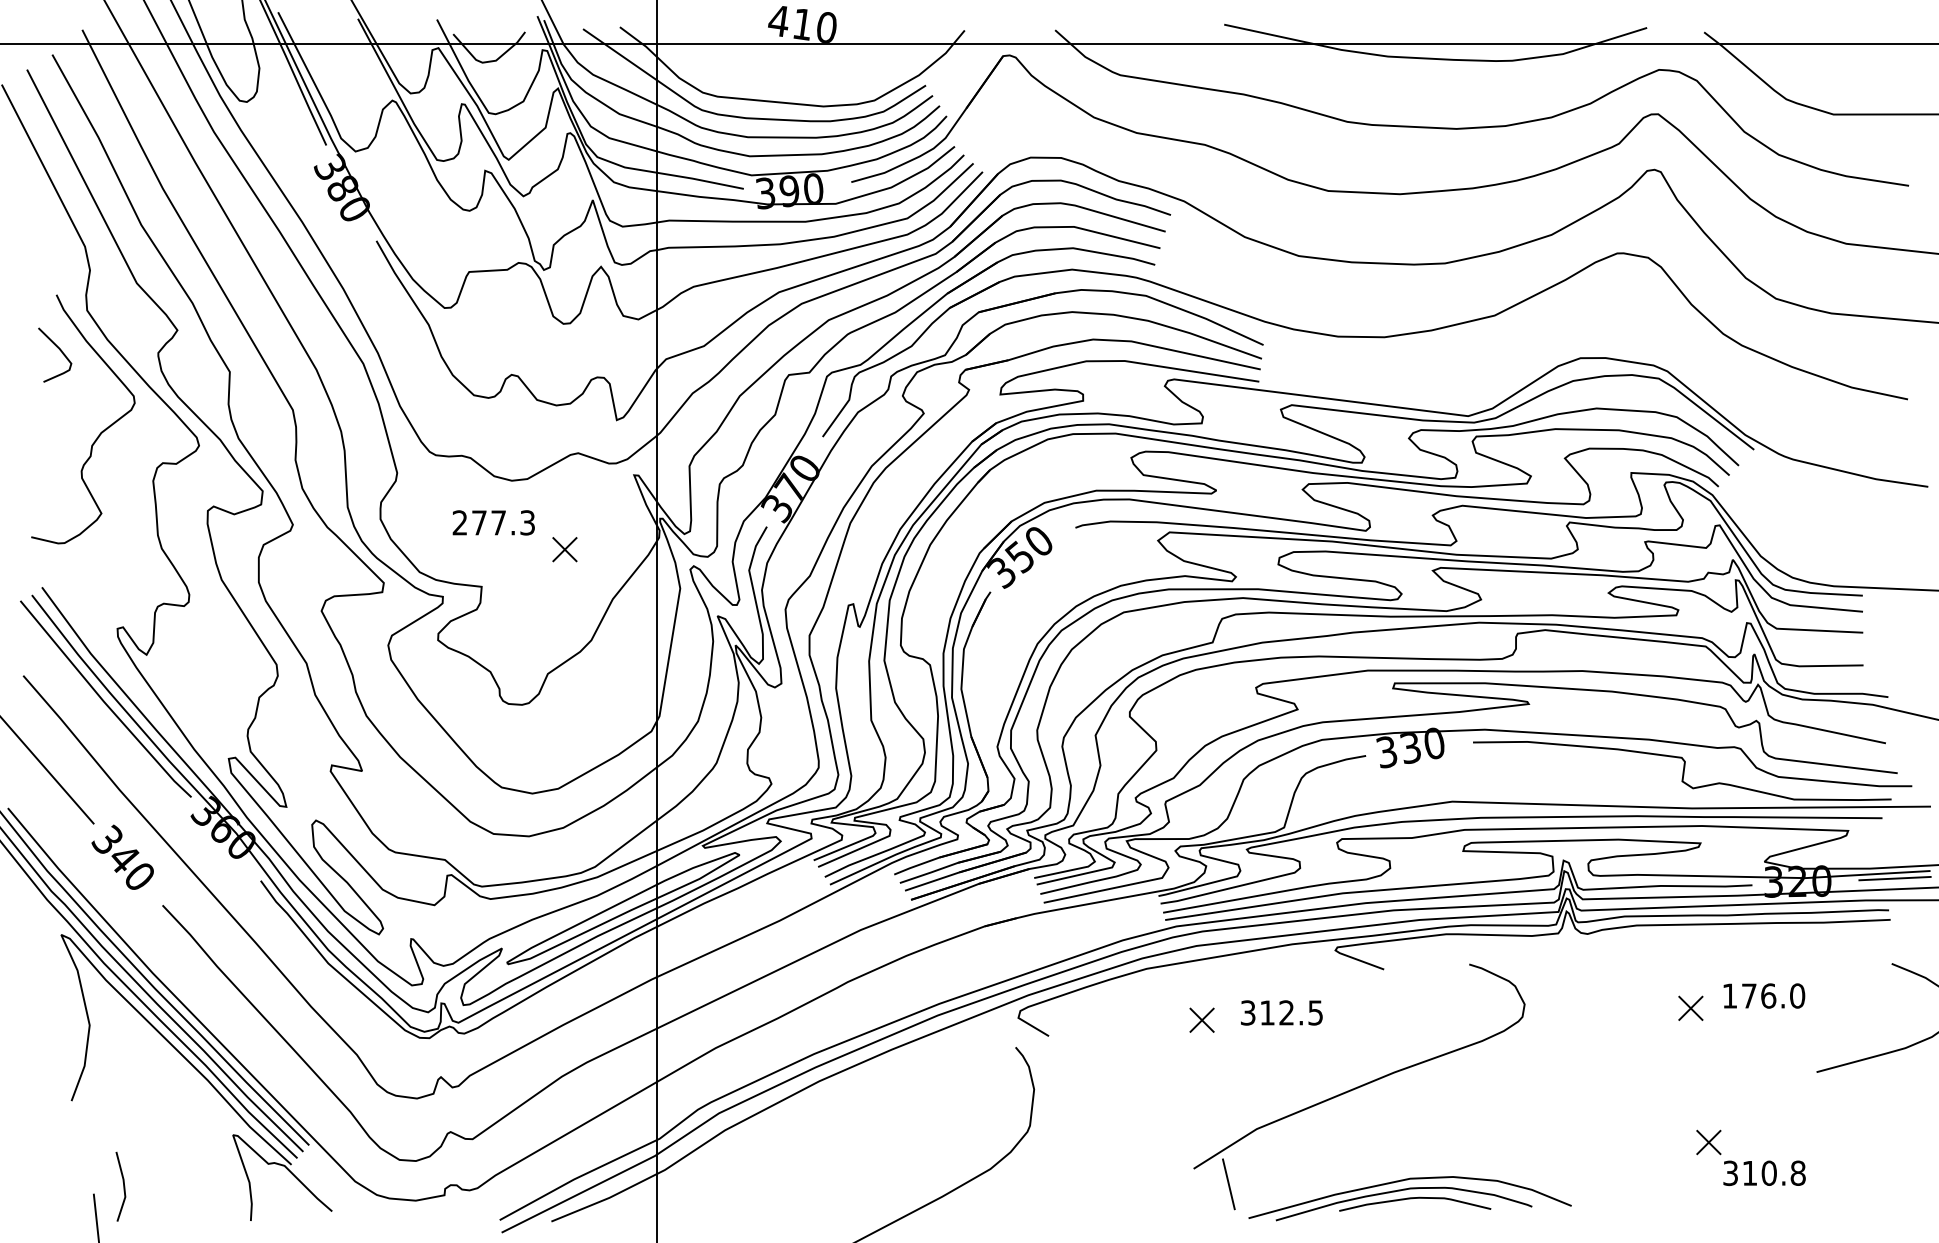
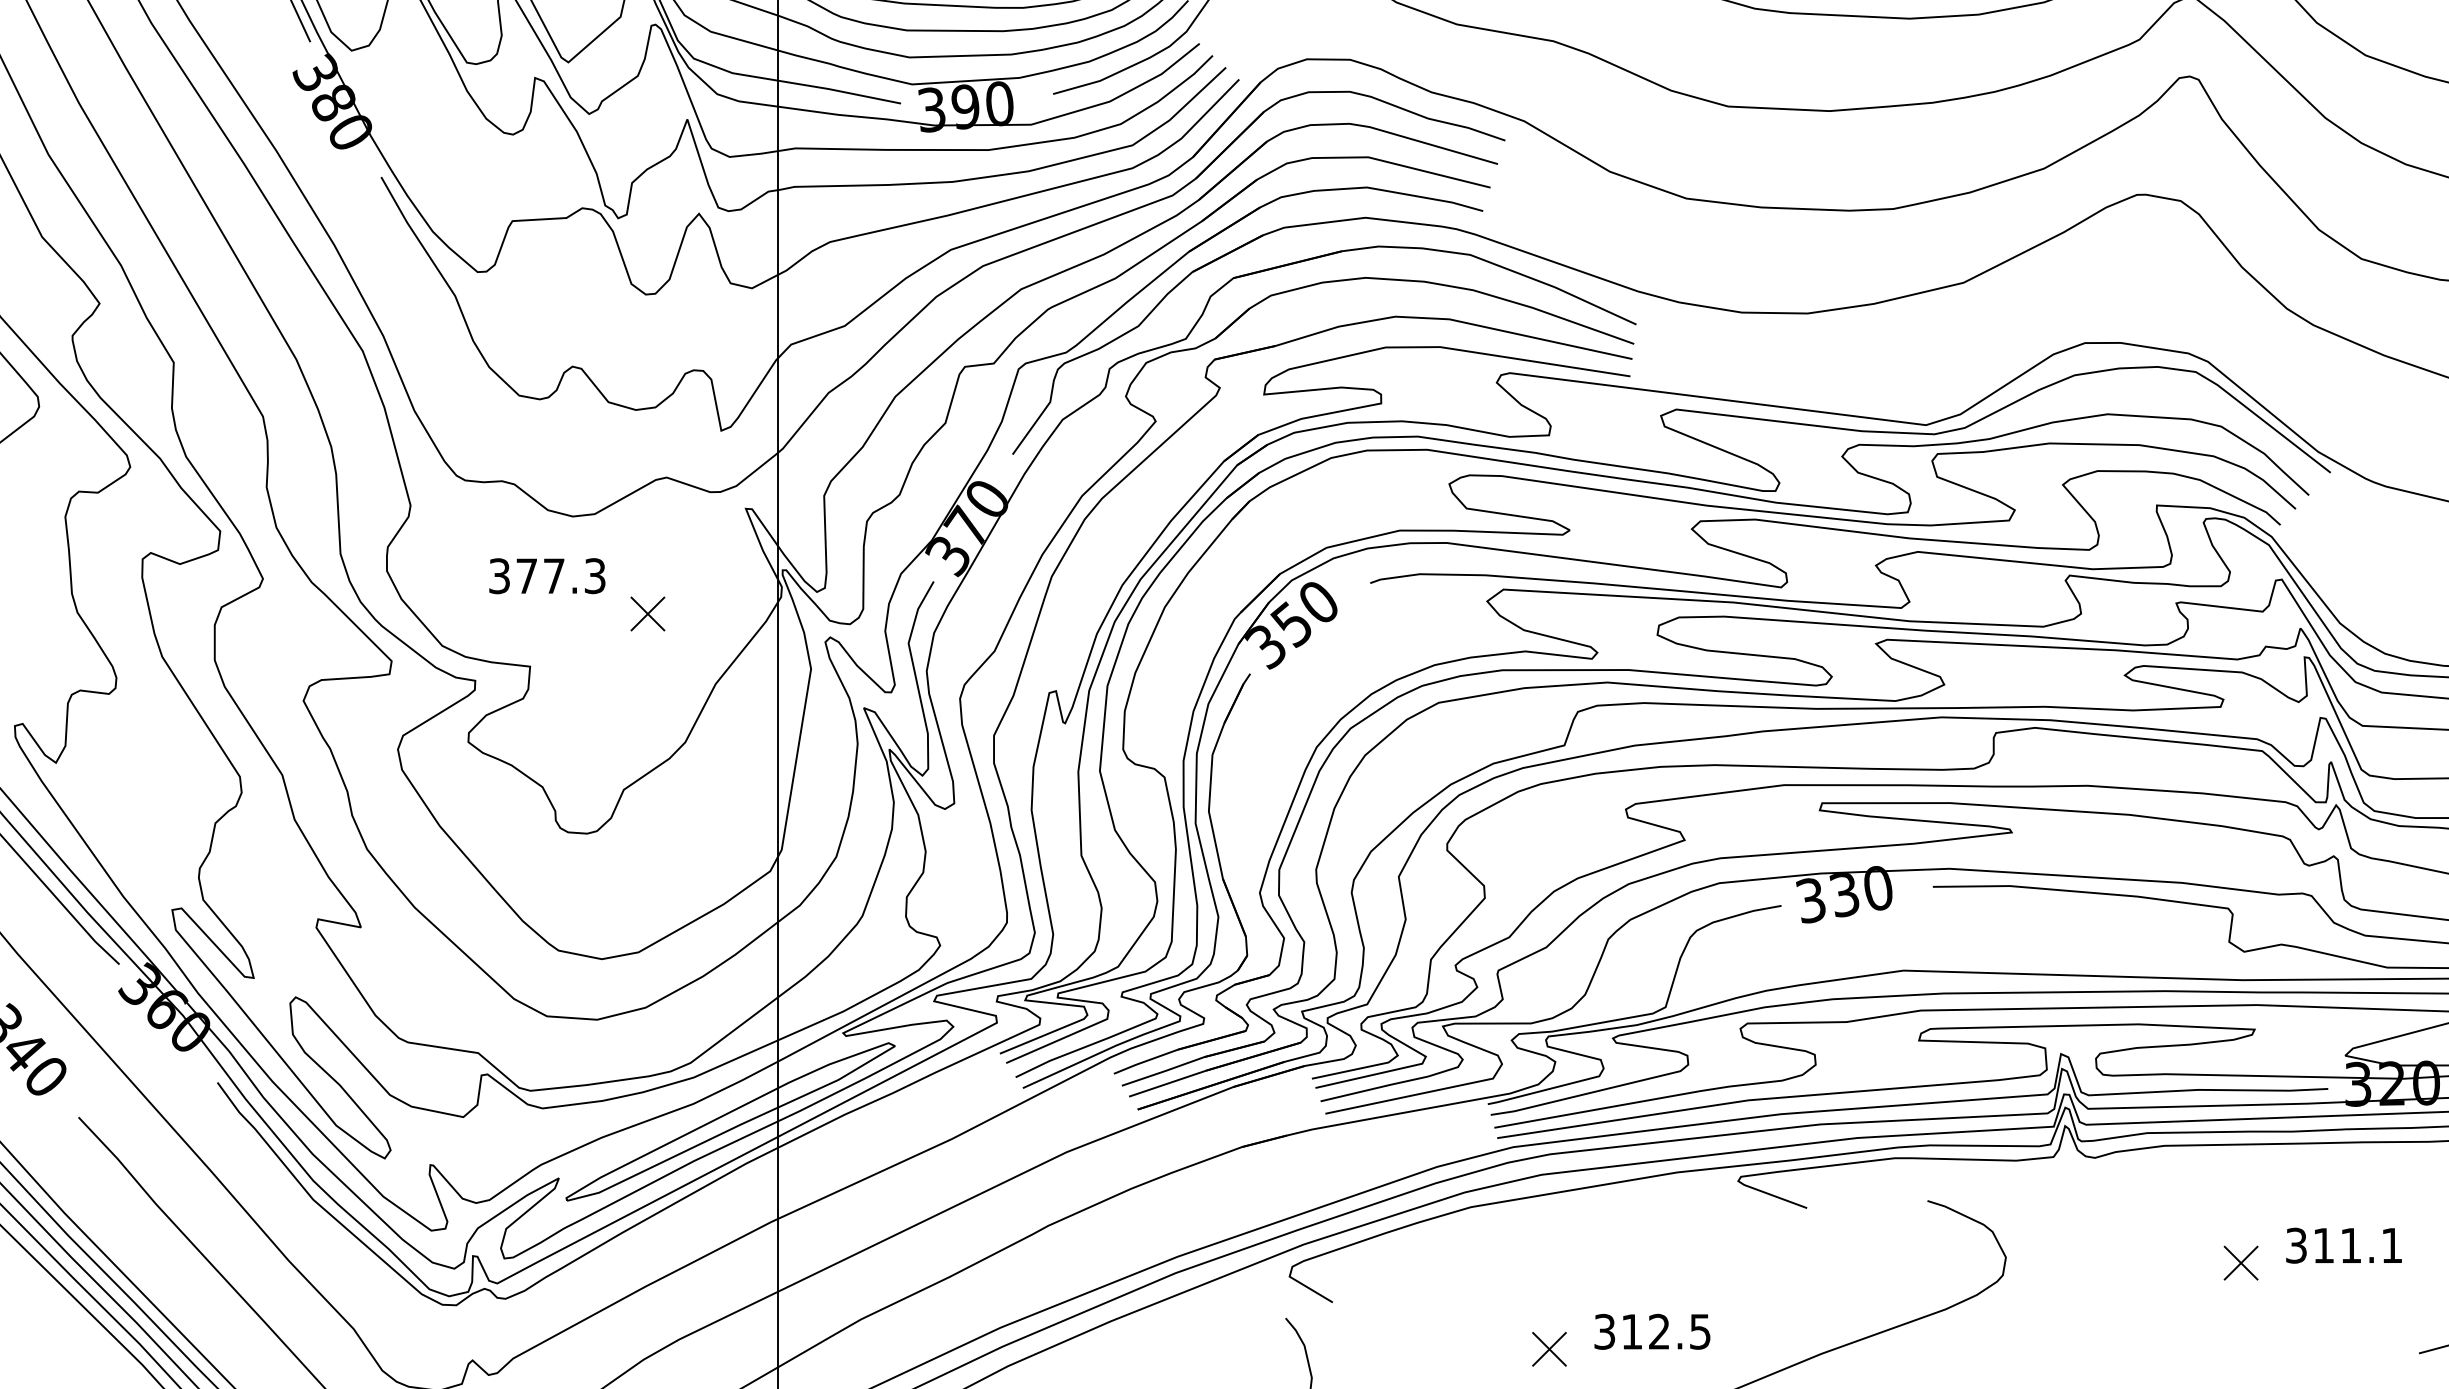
text: (459, 522) -> (498, 575), 277.3 -> 377.3
text: (1763, 995) -> (2343, 1244), 176.0 -> 311.1
text: (1281, 1012) -> (1651, 1331), moved
part: (1201, 1019) -> (1548, 1348), moved

